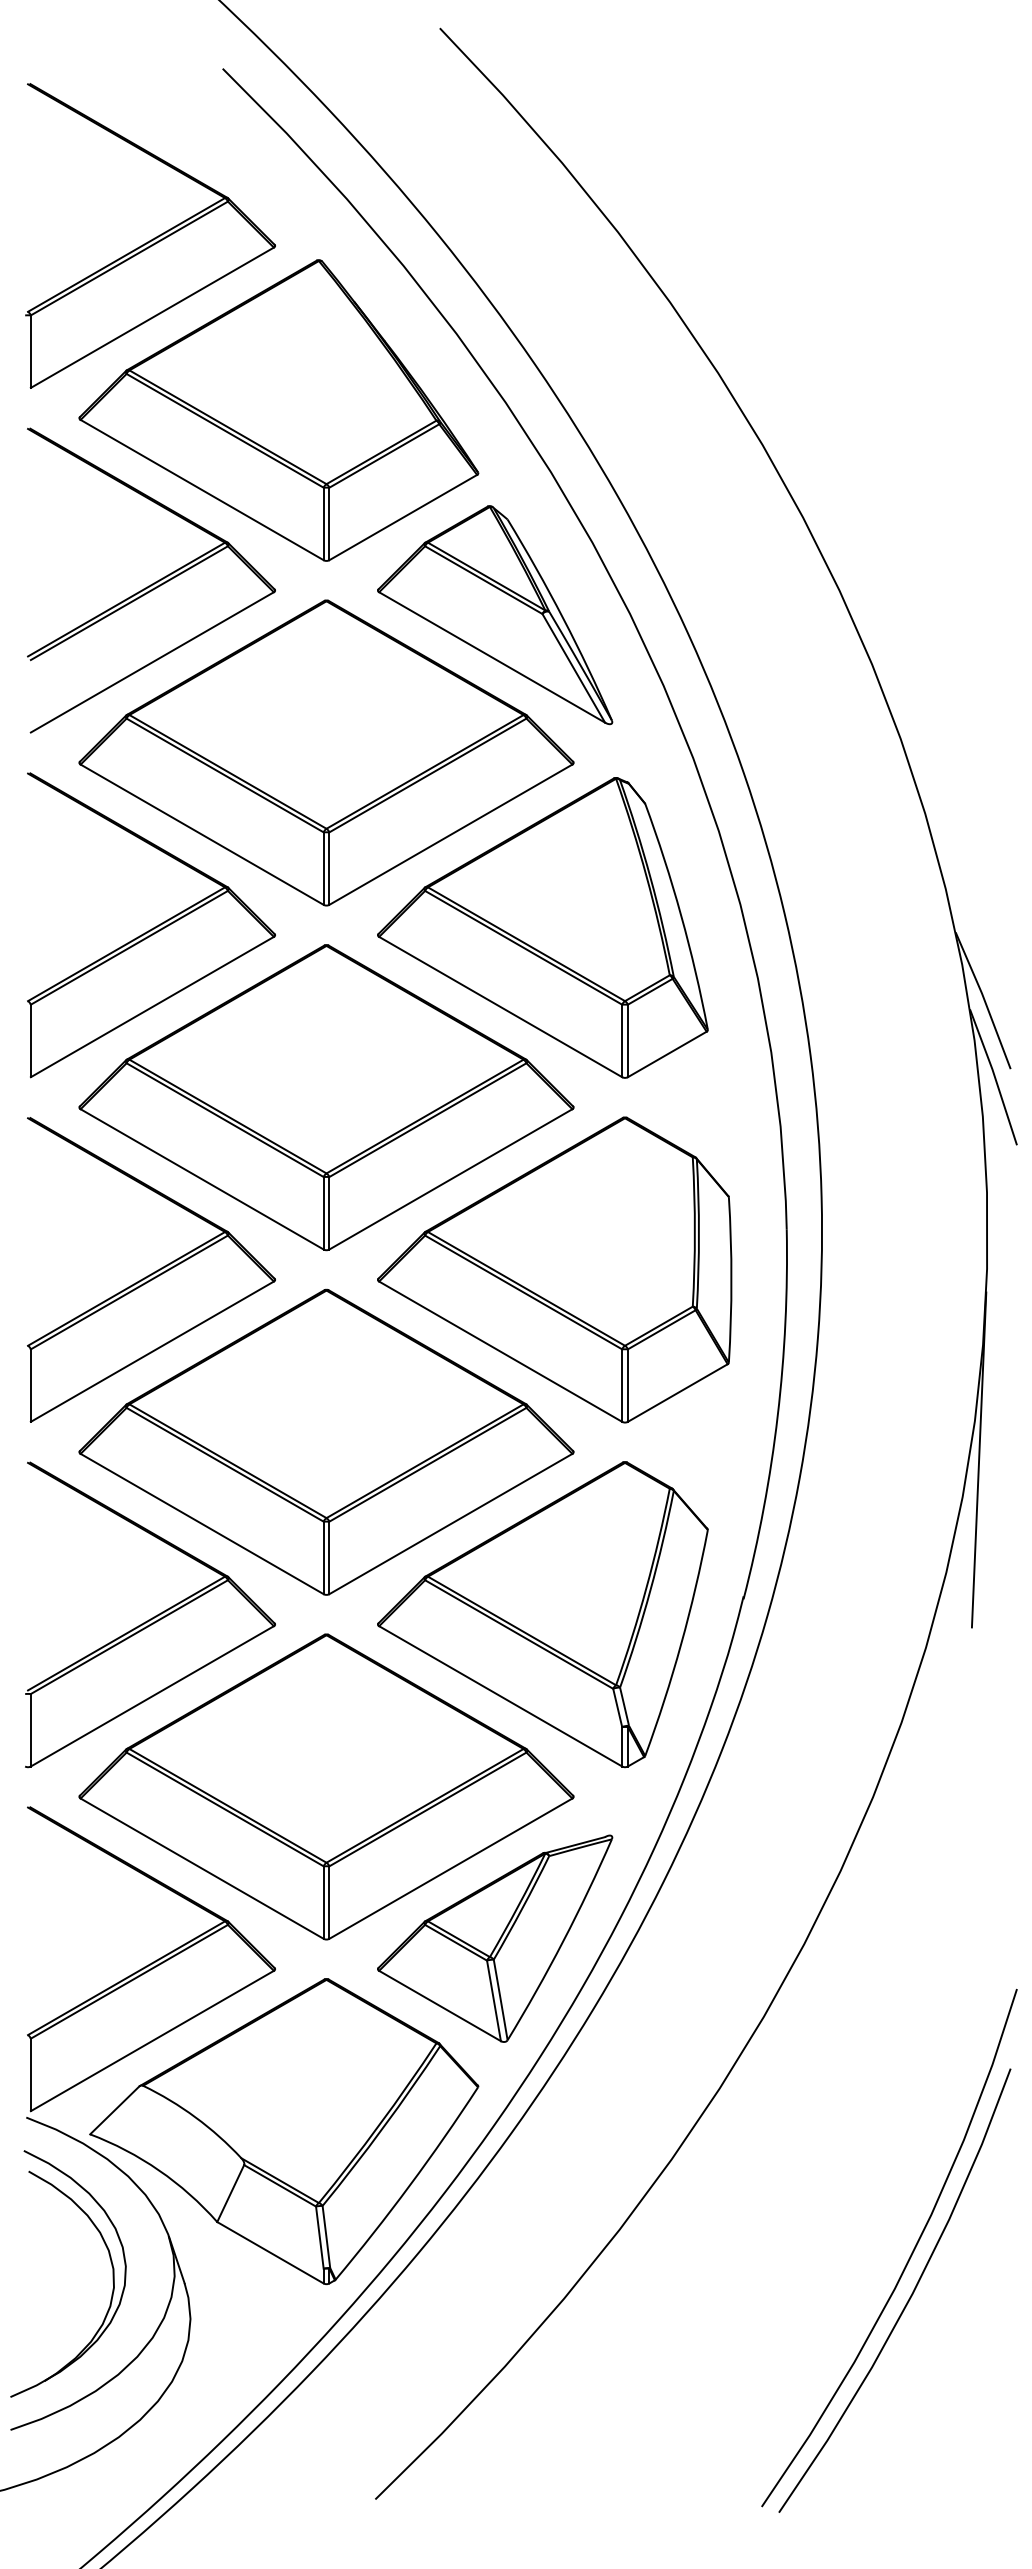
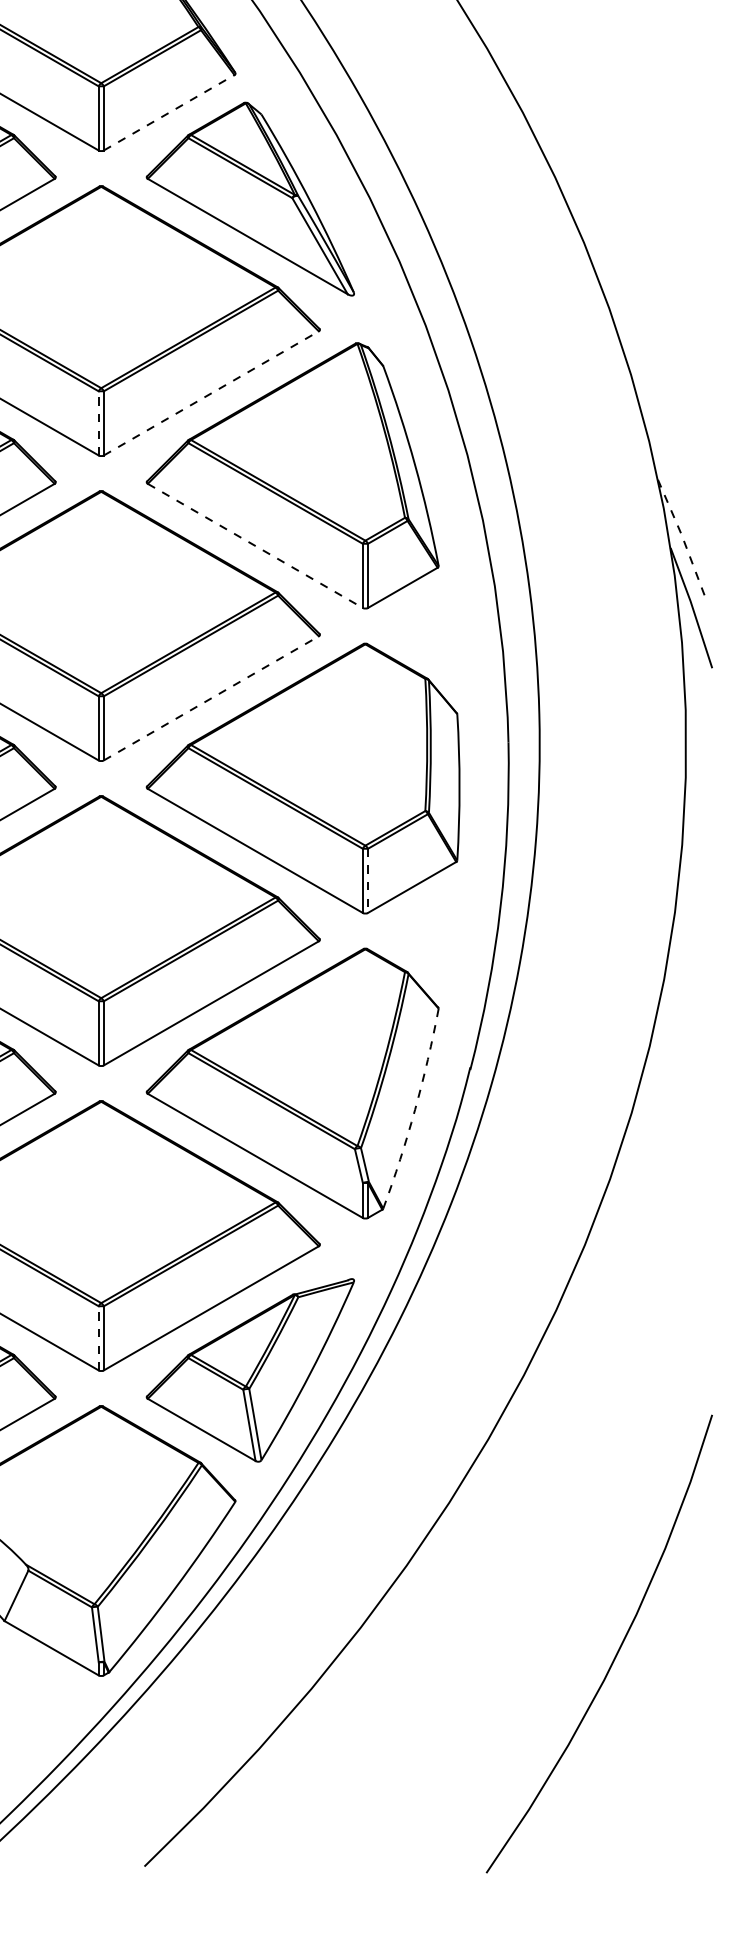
line: (403, 517) -> (169, 112), solid -> dashed
line: (451, 834) -> (211, 393), solid -> dashed
line: (323, 868) -> (98, 423), solid -> dashed
line: (984, 1000) -> (683, 540), solid -> dashed
line: (501, 1007) -> (256, 546), solid -> dashed
line: (451, 1179) -> (211, 698), solid -> dashed
line: (627, 1386) -> (367, 881), solid -> dashed
line: (978, 1459) -> (678, 946), removed
arc: (681, 1644) -> (415, 1110), solid -> dashed
line: (323, 1902) -> (98, 1338), solid -> dashed
curve: (907, 2300) -> (615, 1690), removed

